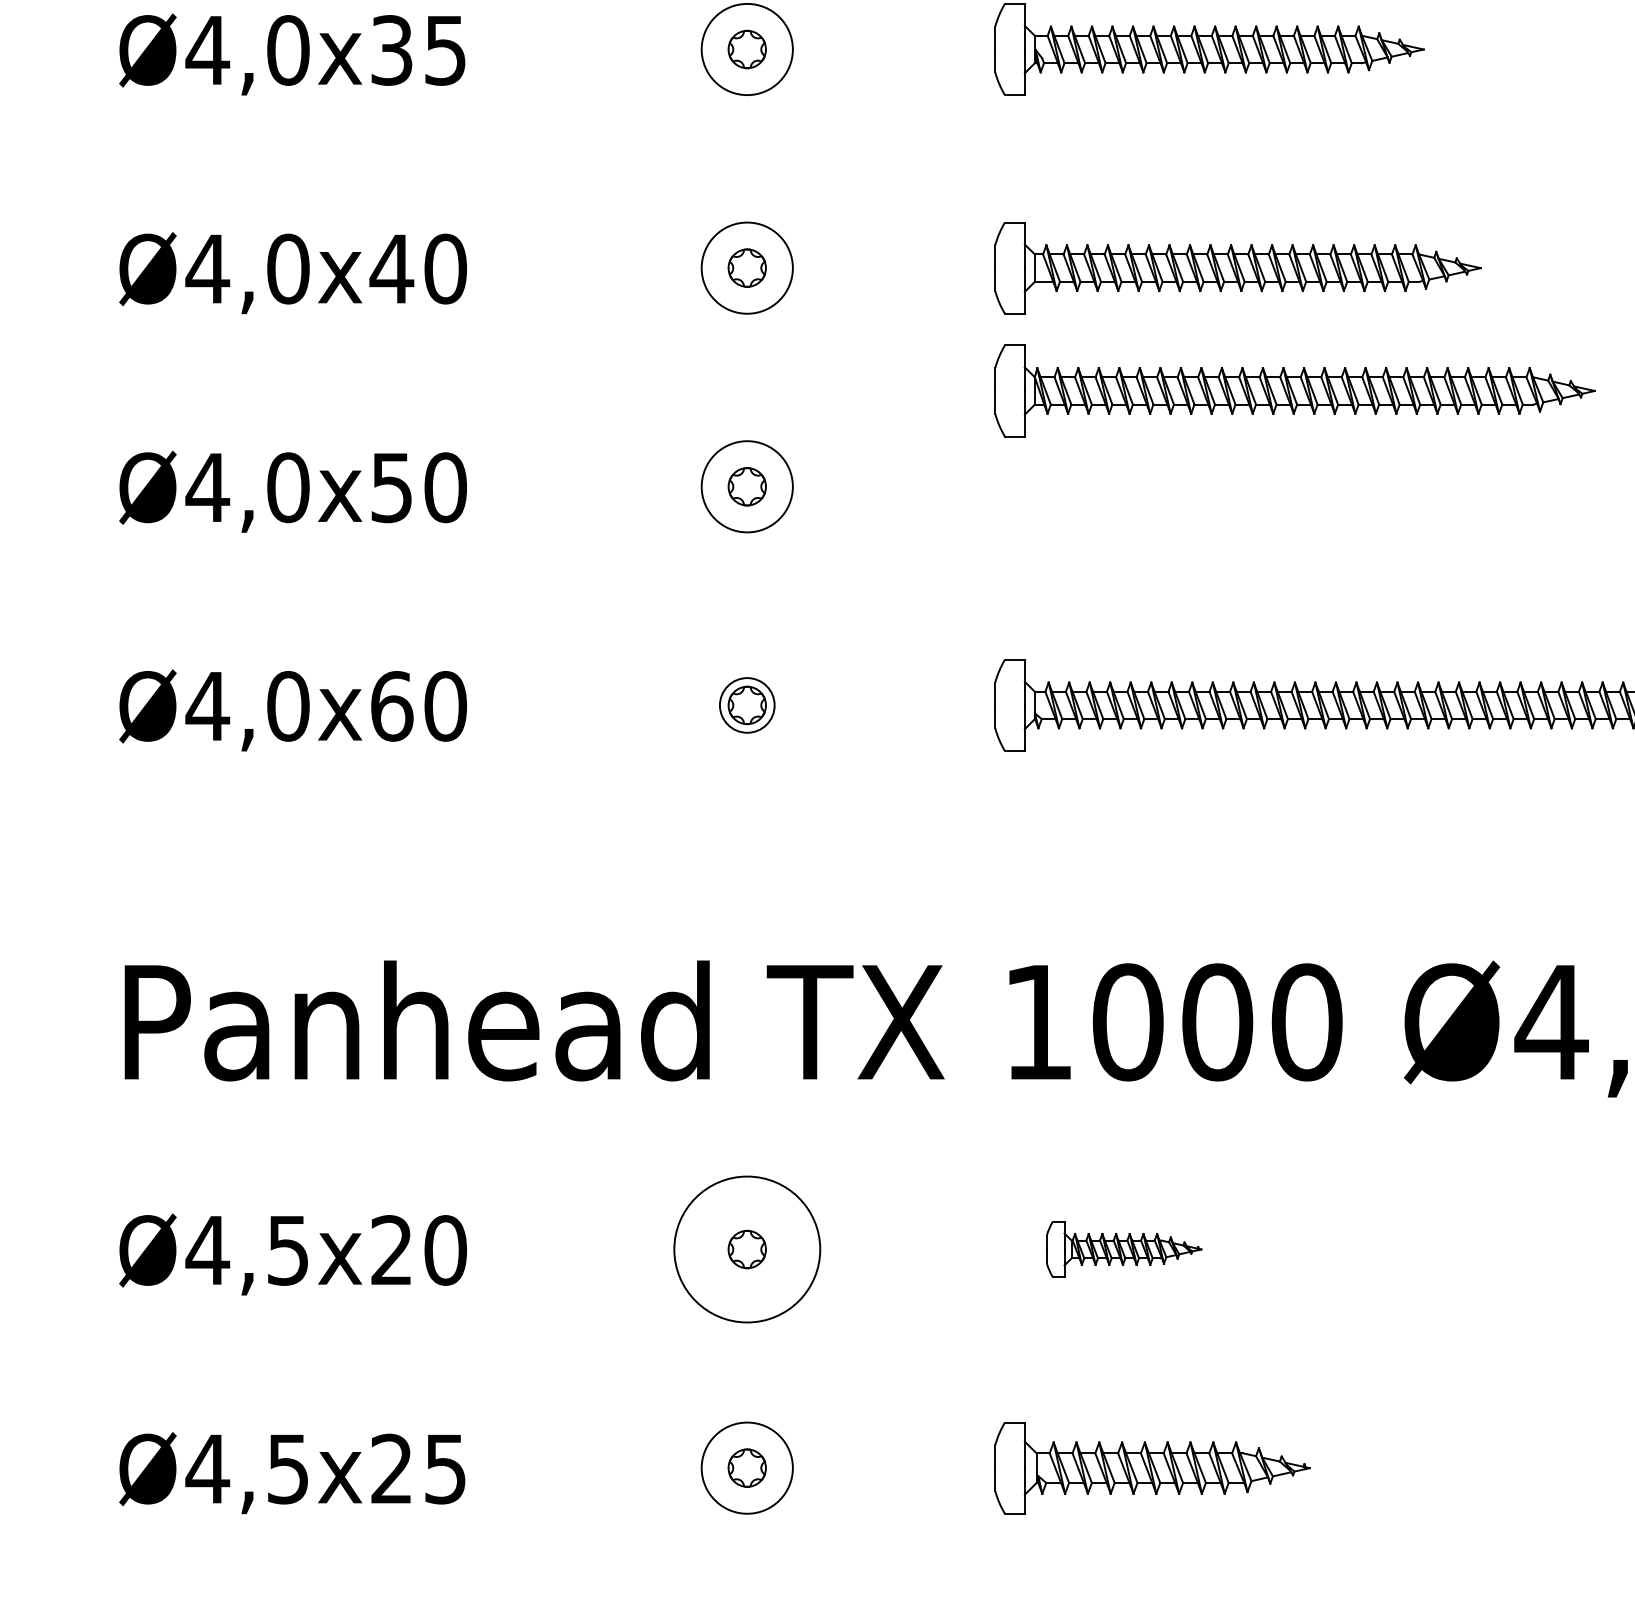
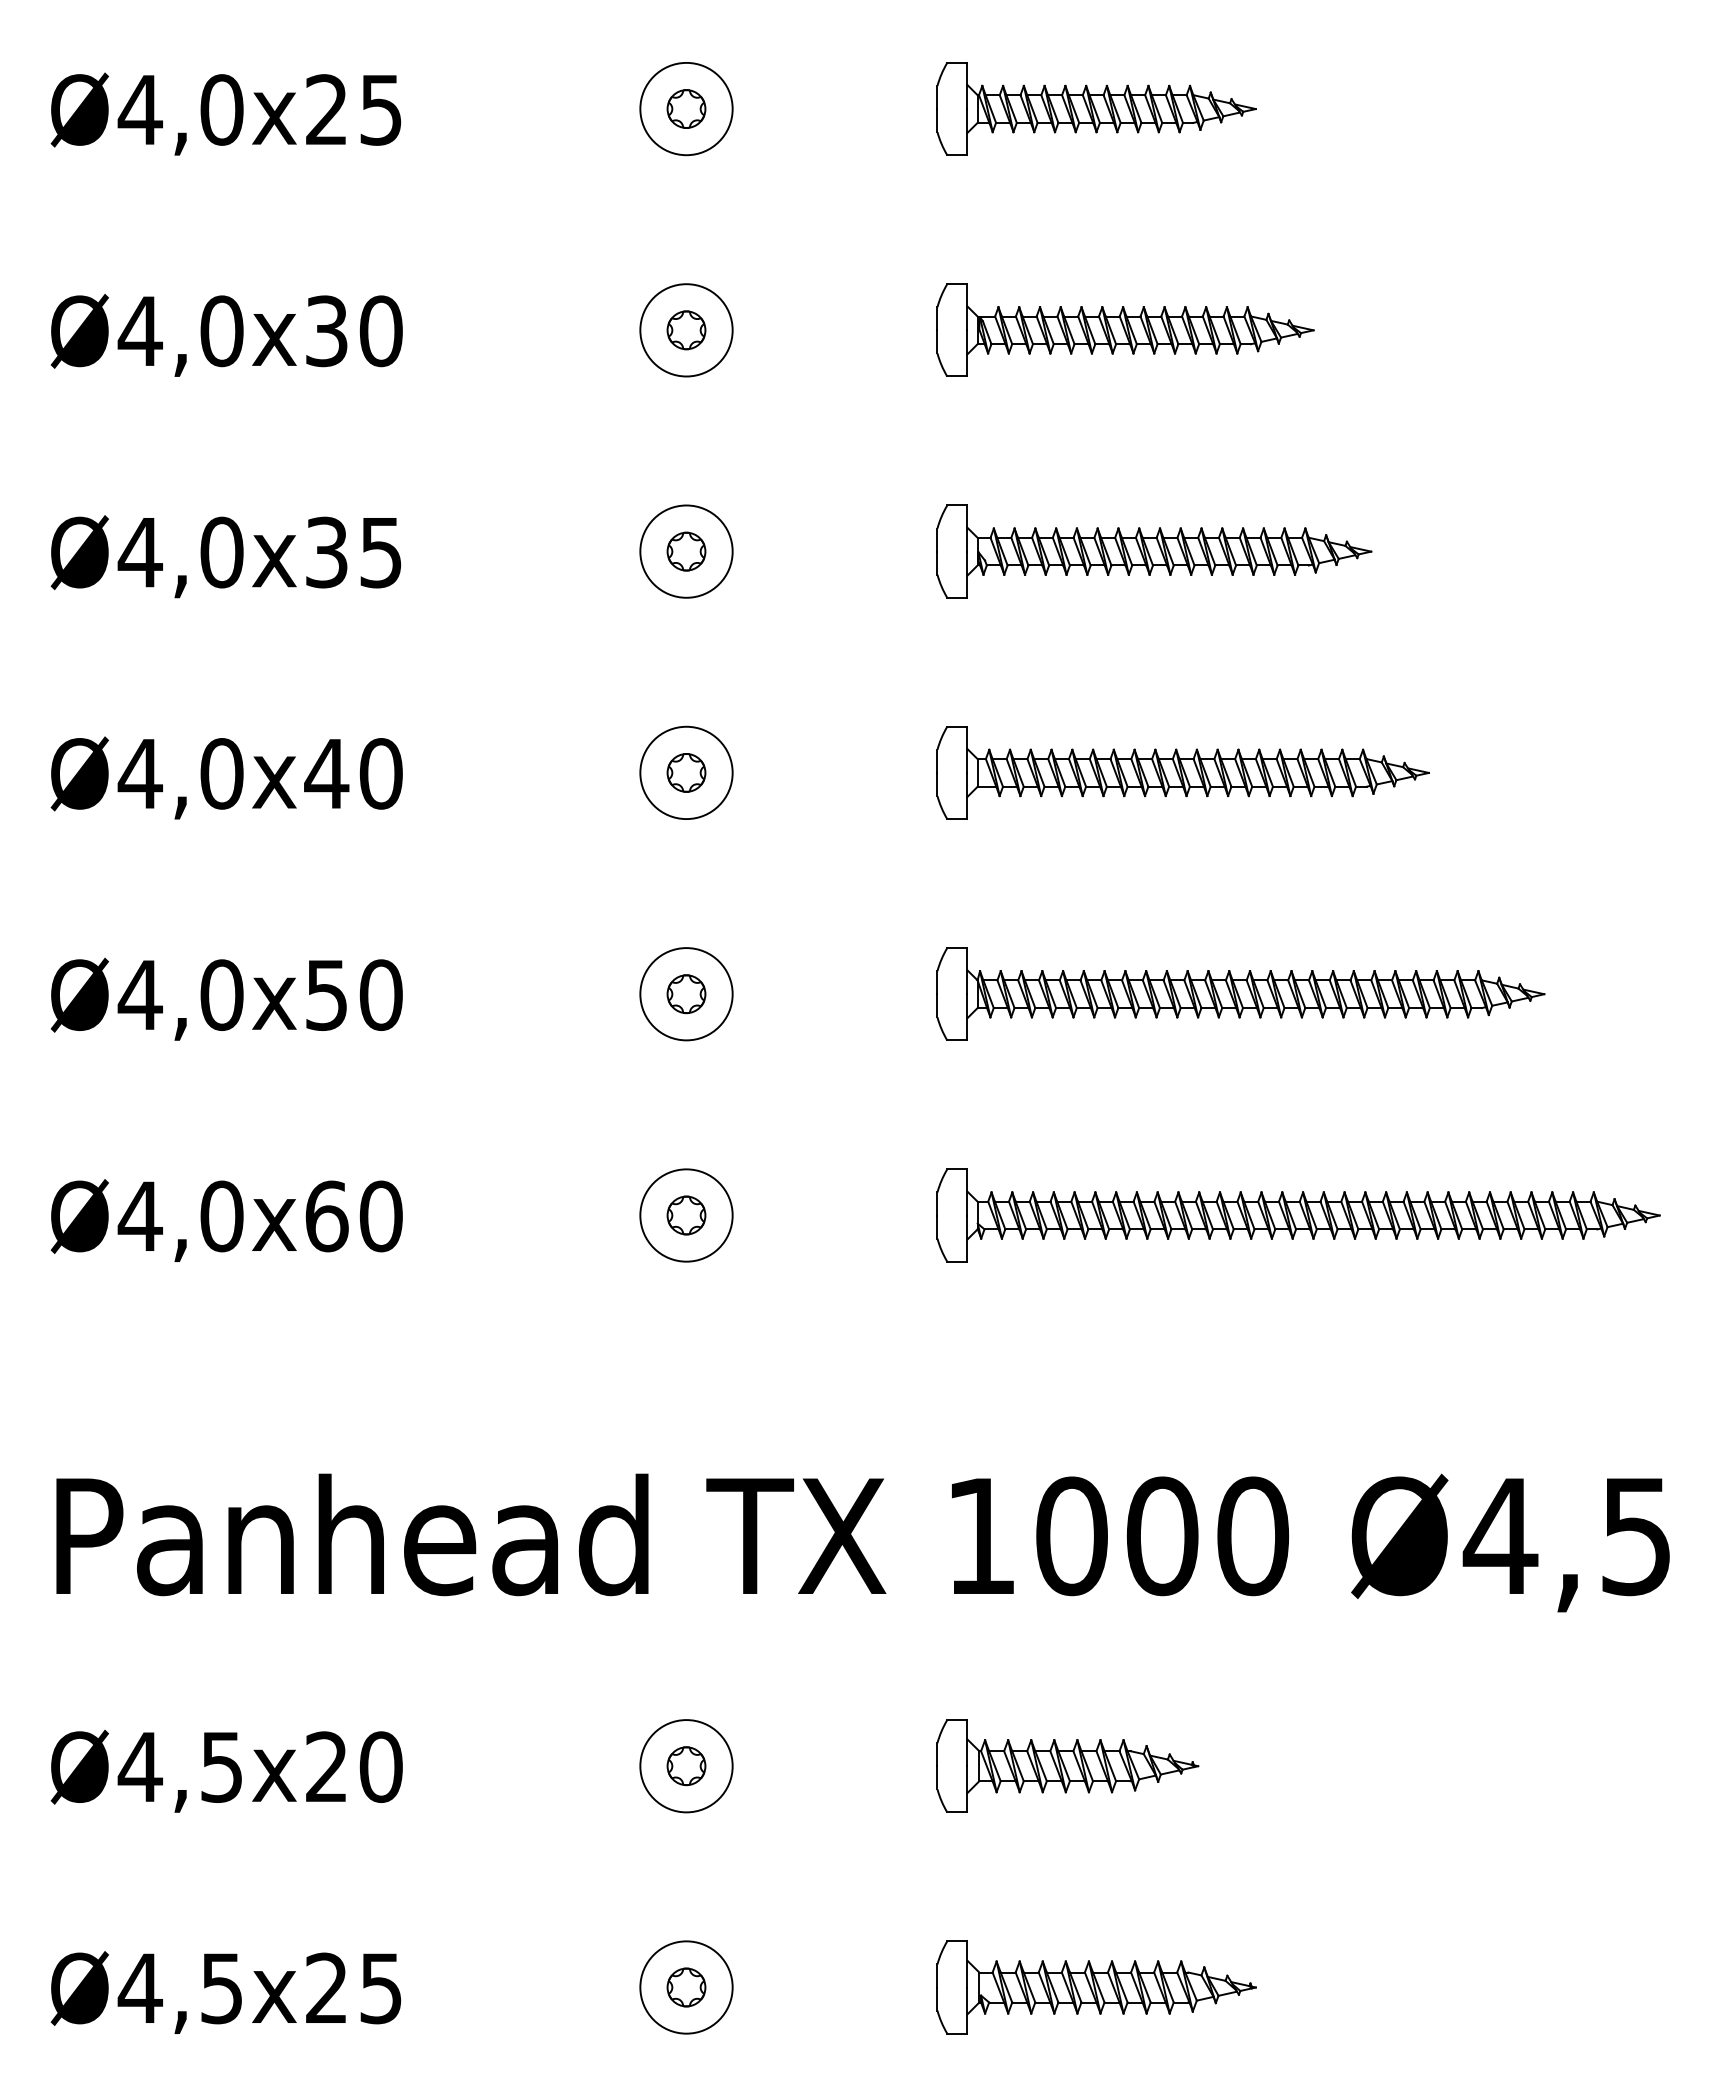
part: (1294, 390) -> (1240, 993), moved
circle: (747, 705) -> (686, 1215), size x1.67
part: (1123, 1248) -> (1067, 1765), size x1.67
circle: (747, 1249) -> (686, 1766), size x0.62

